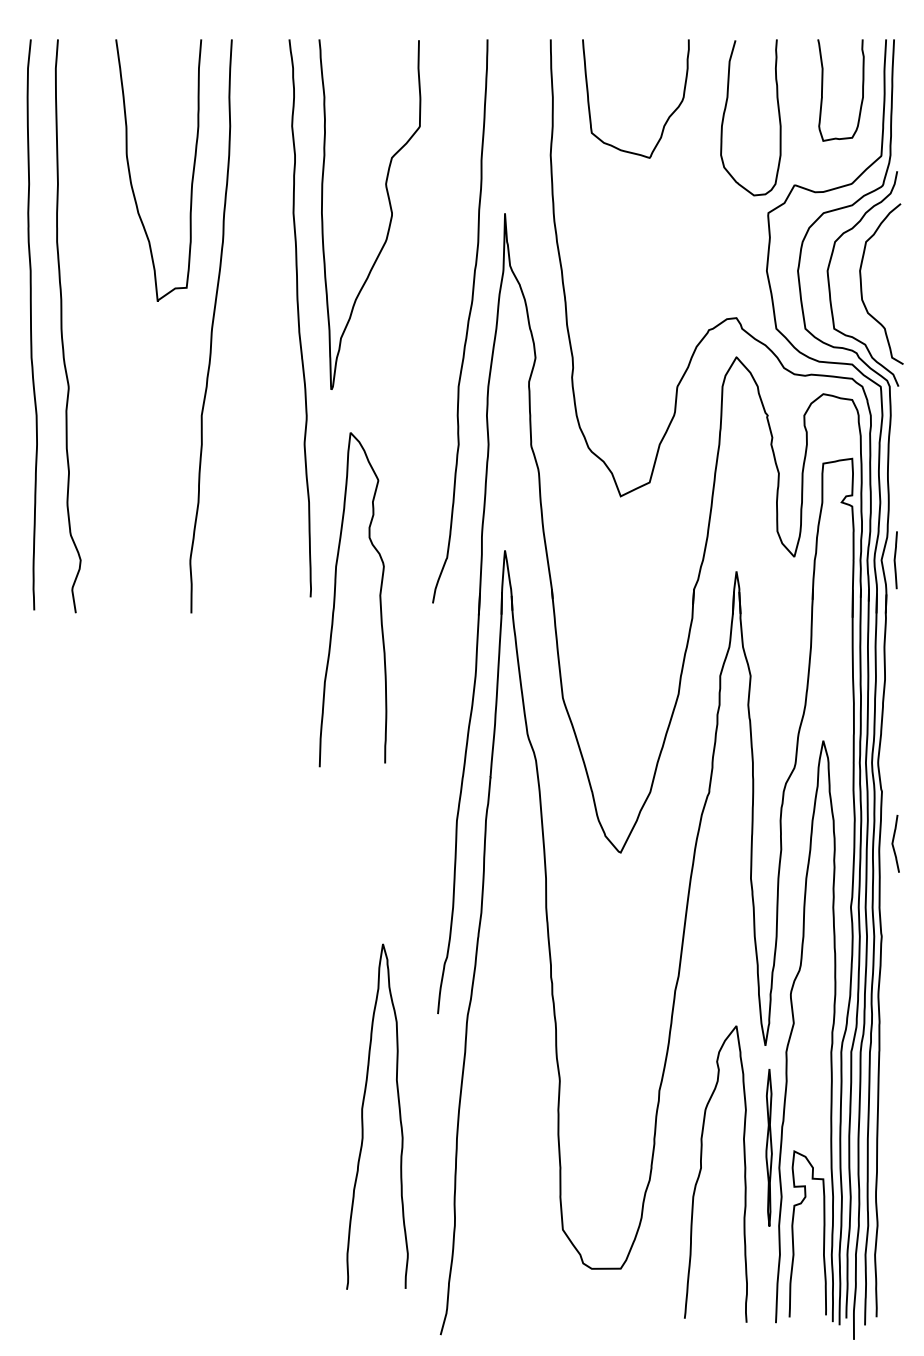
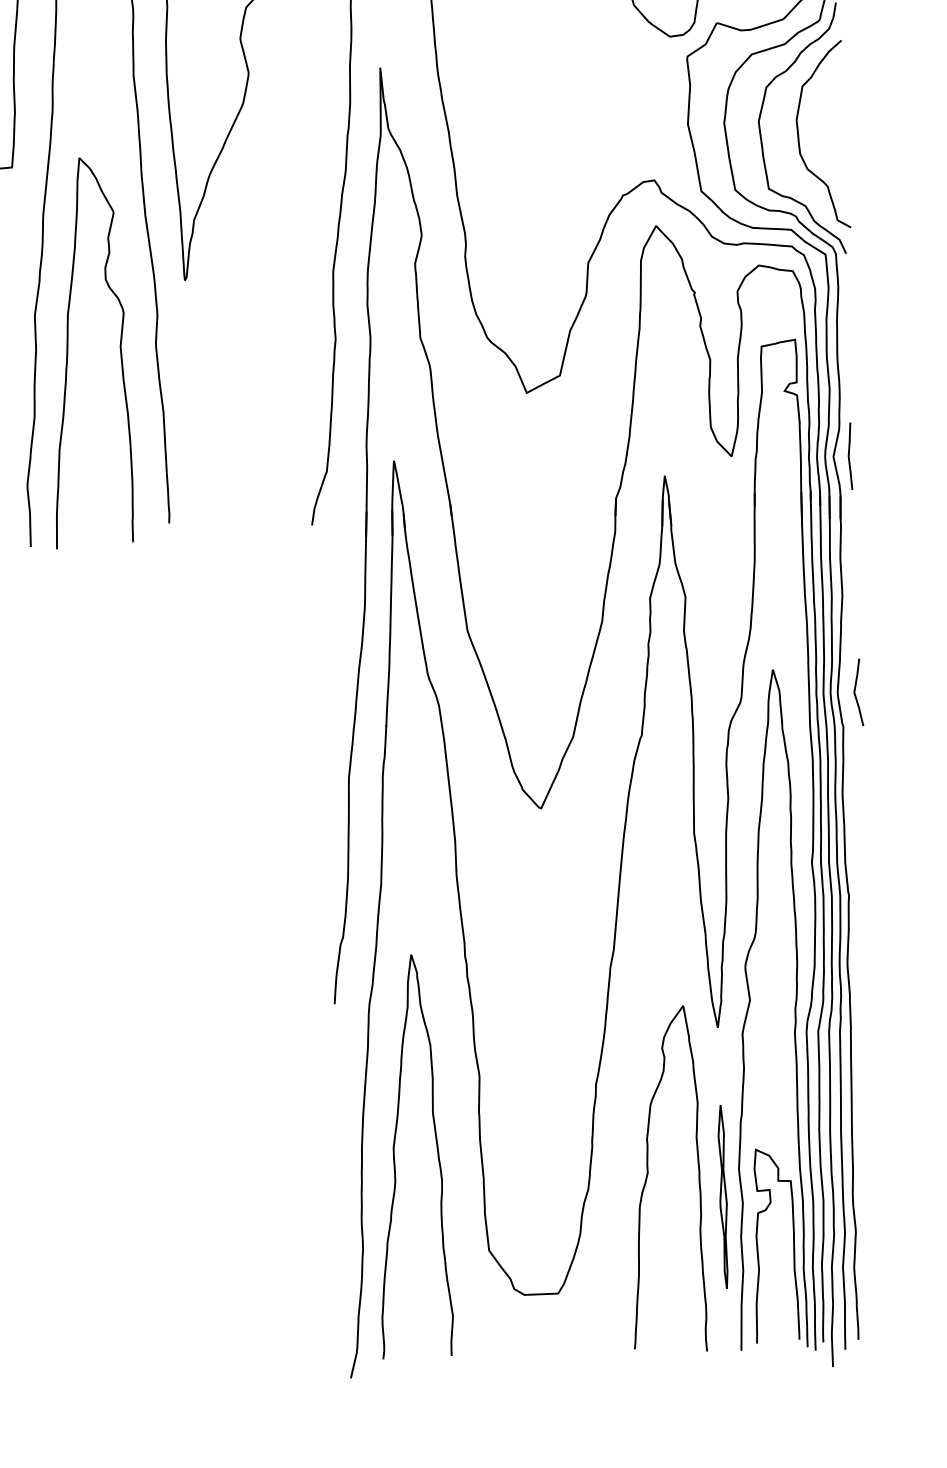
curve: (335, 599) -> (68, 353), moved
curve: (893, 843) -> (855, 692), moved
curve: (363, 1115) -> (395, 1155), moved
part: (768, 1147) -> (722, 1196), moved

